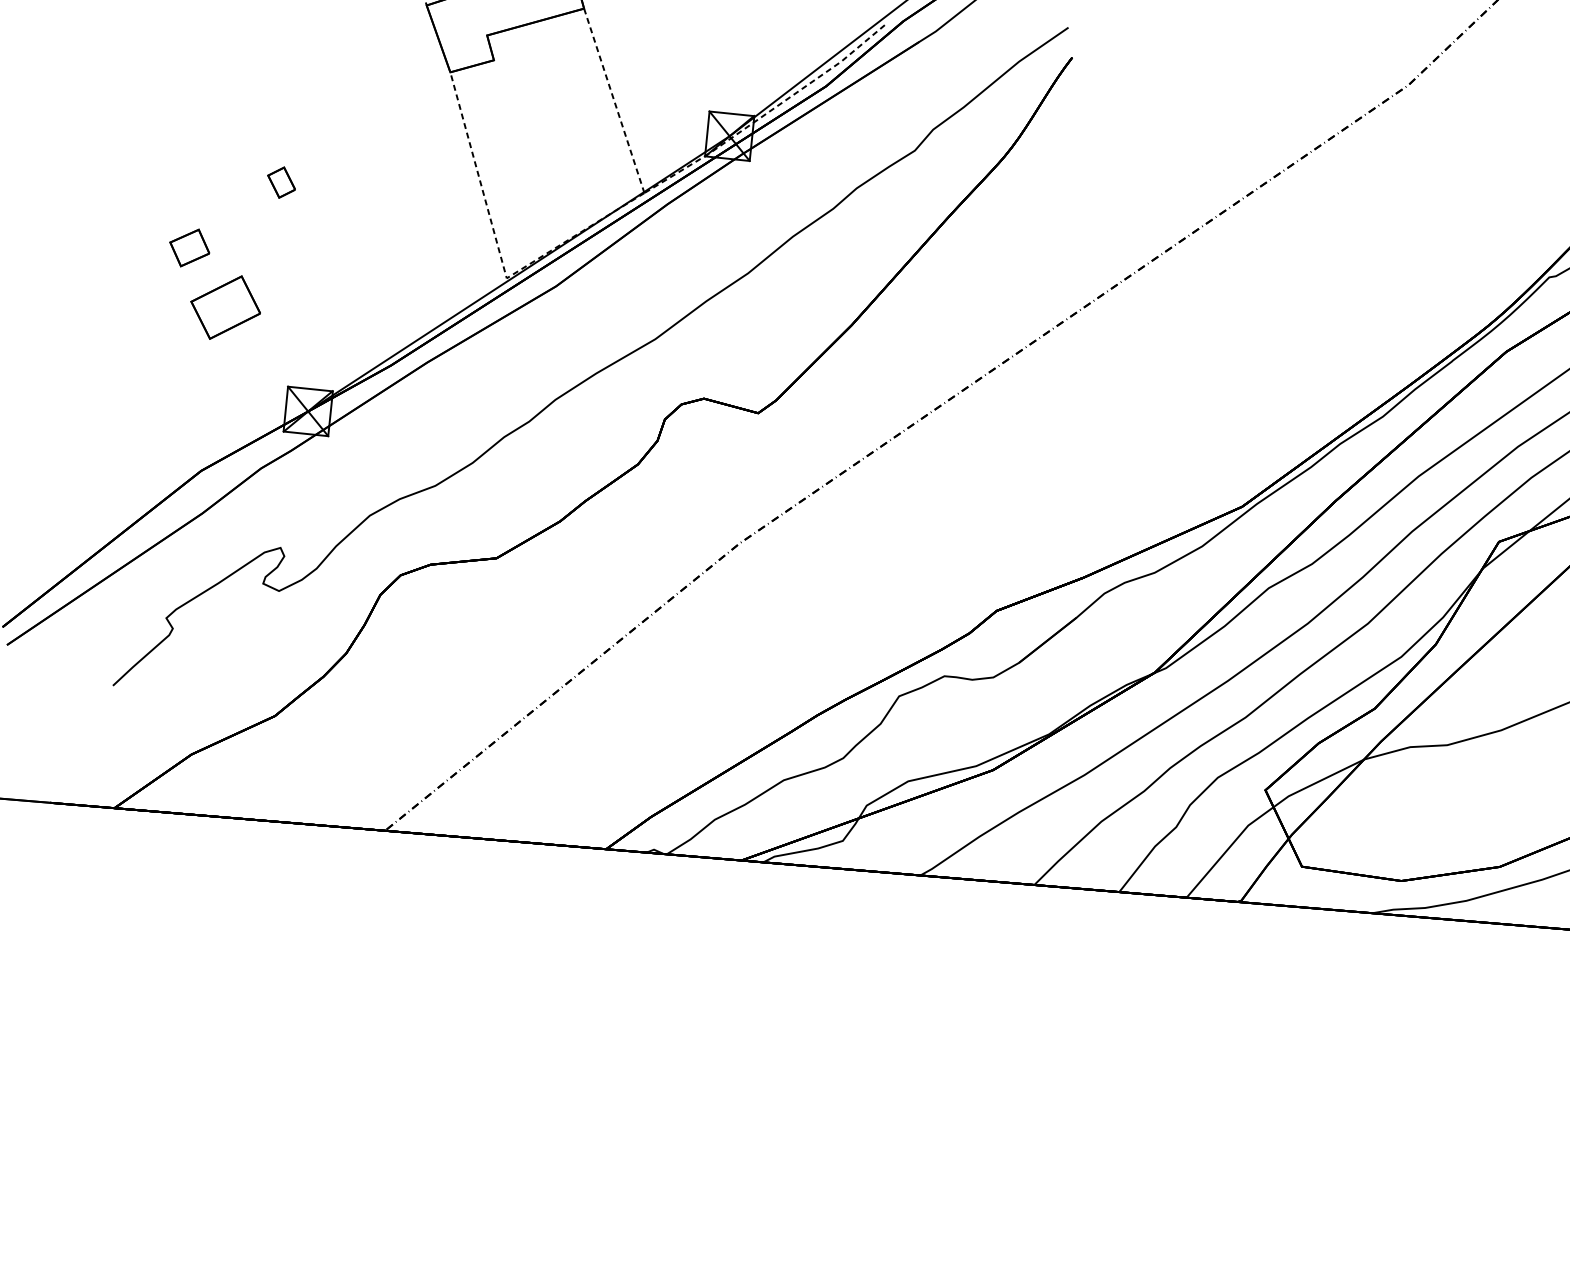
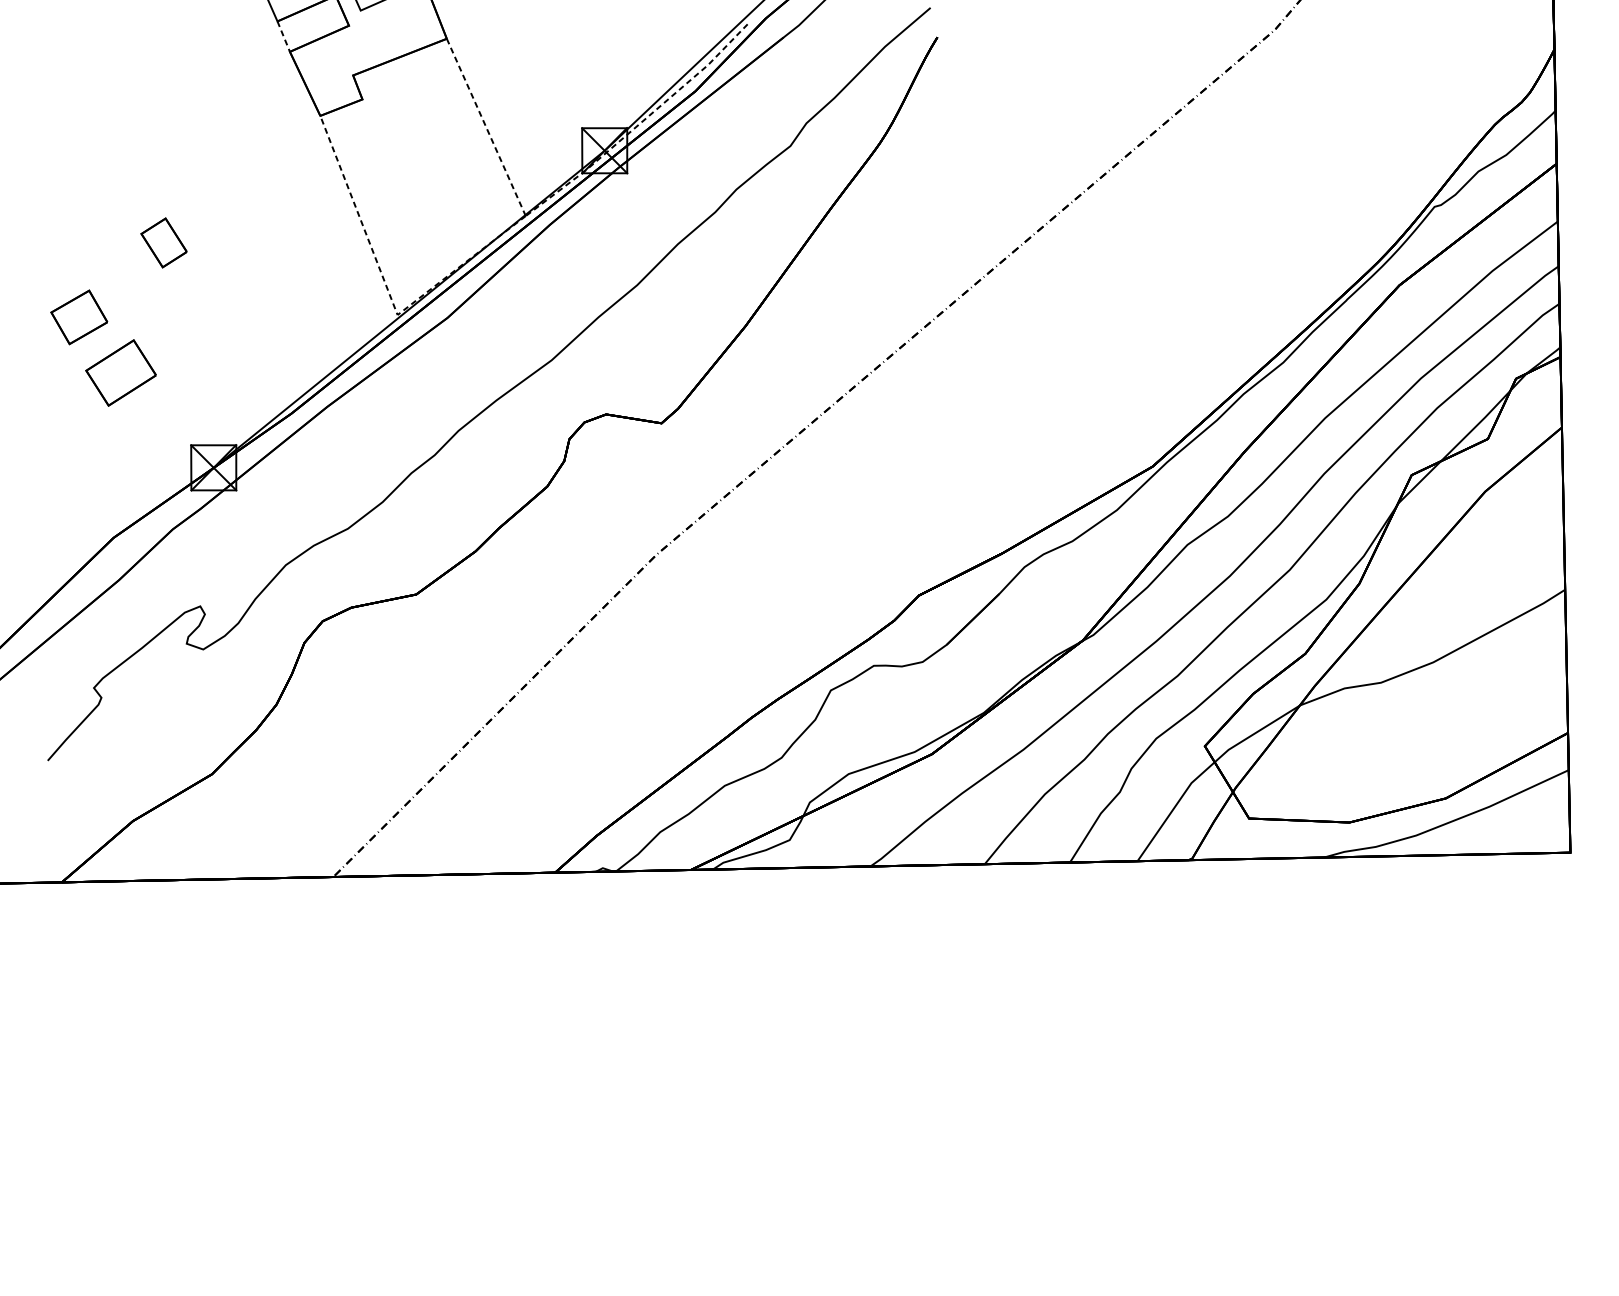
part: (281, 182) -> (163, 242), size x1.6
part: (189, 248) -> (78, 317), size x1.4

